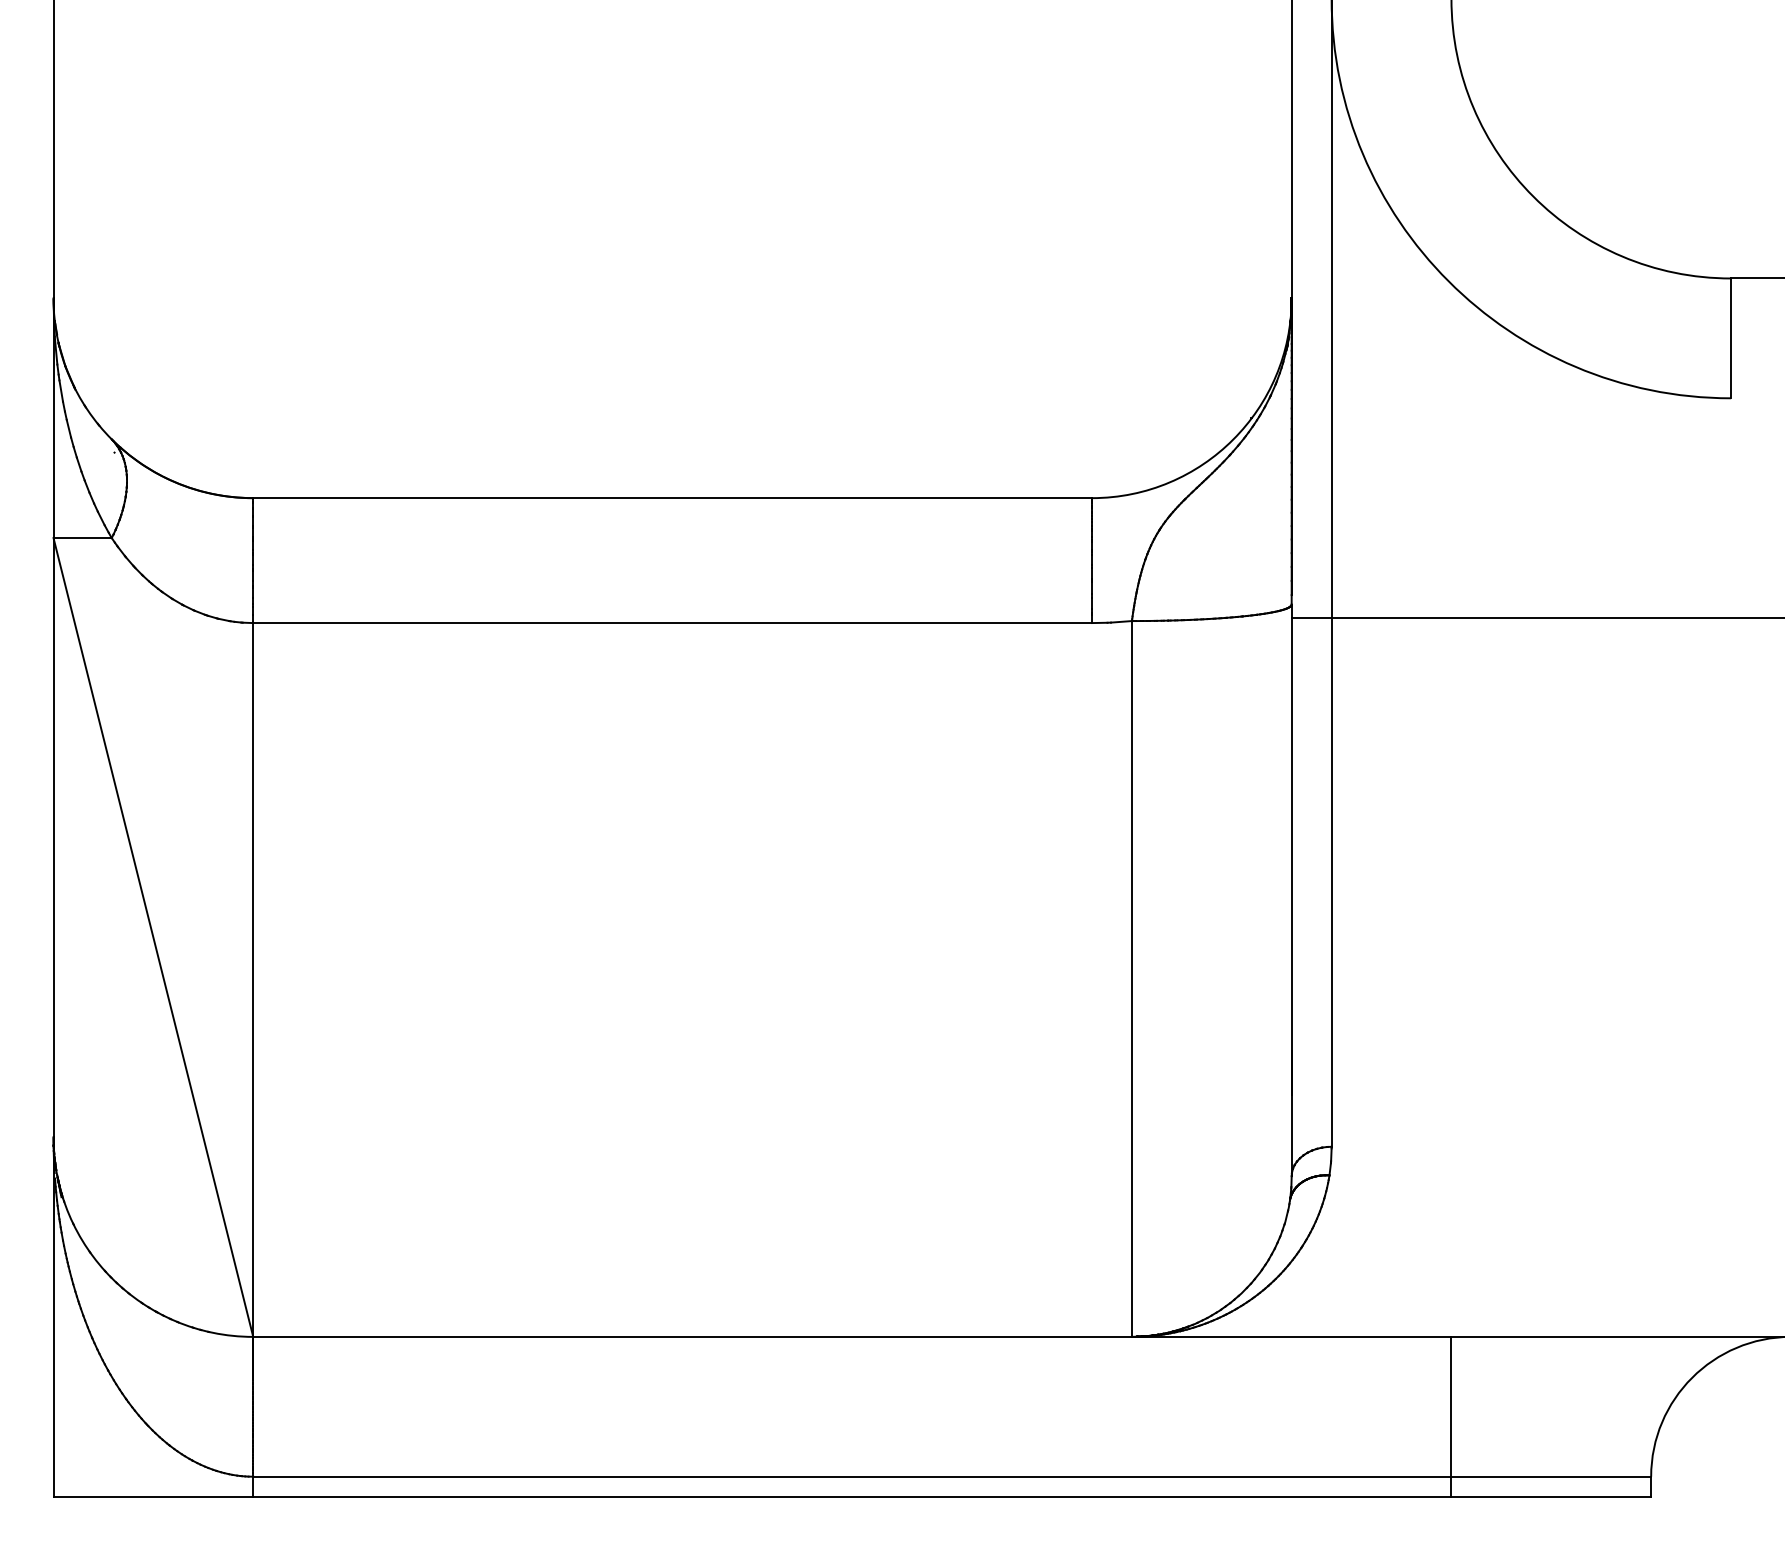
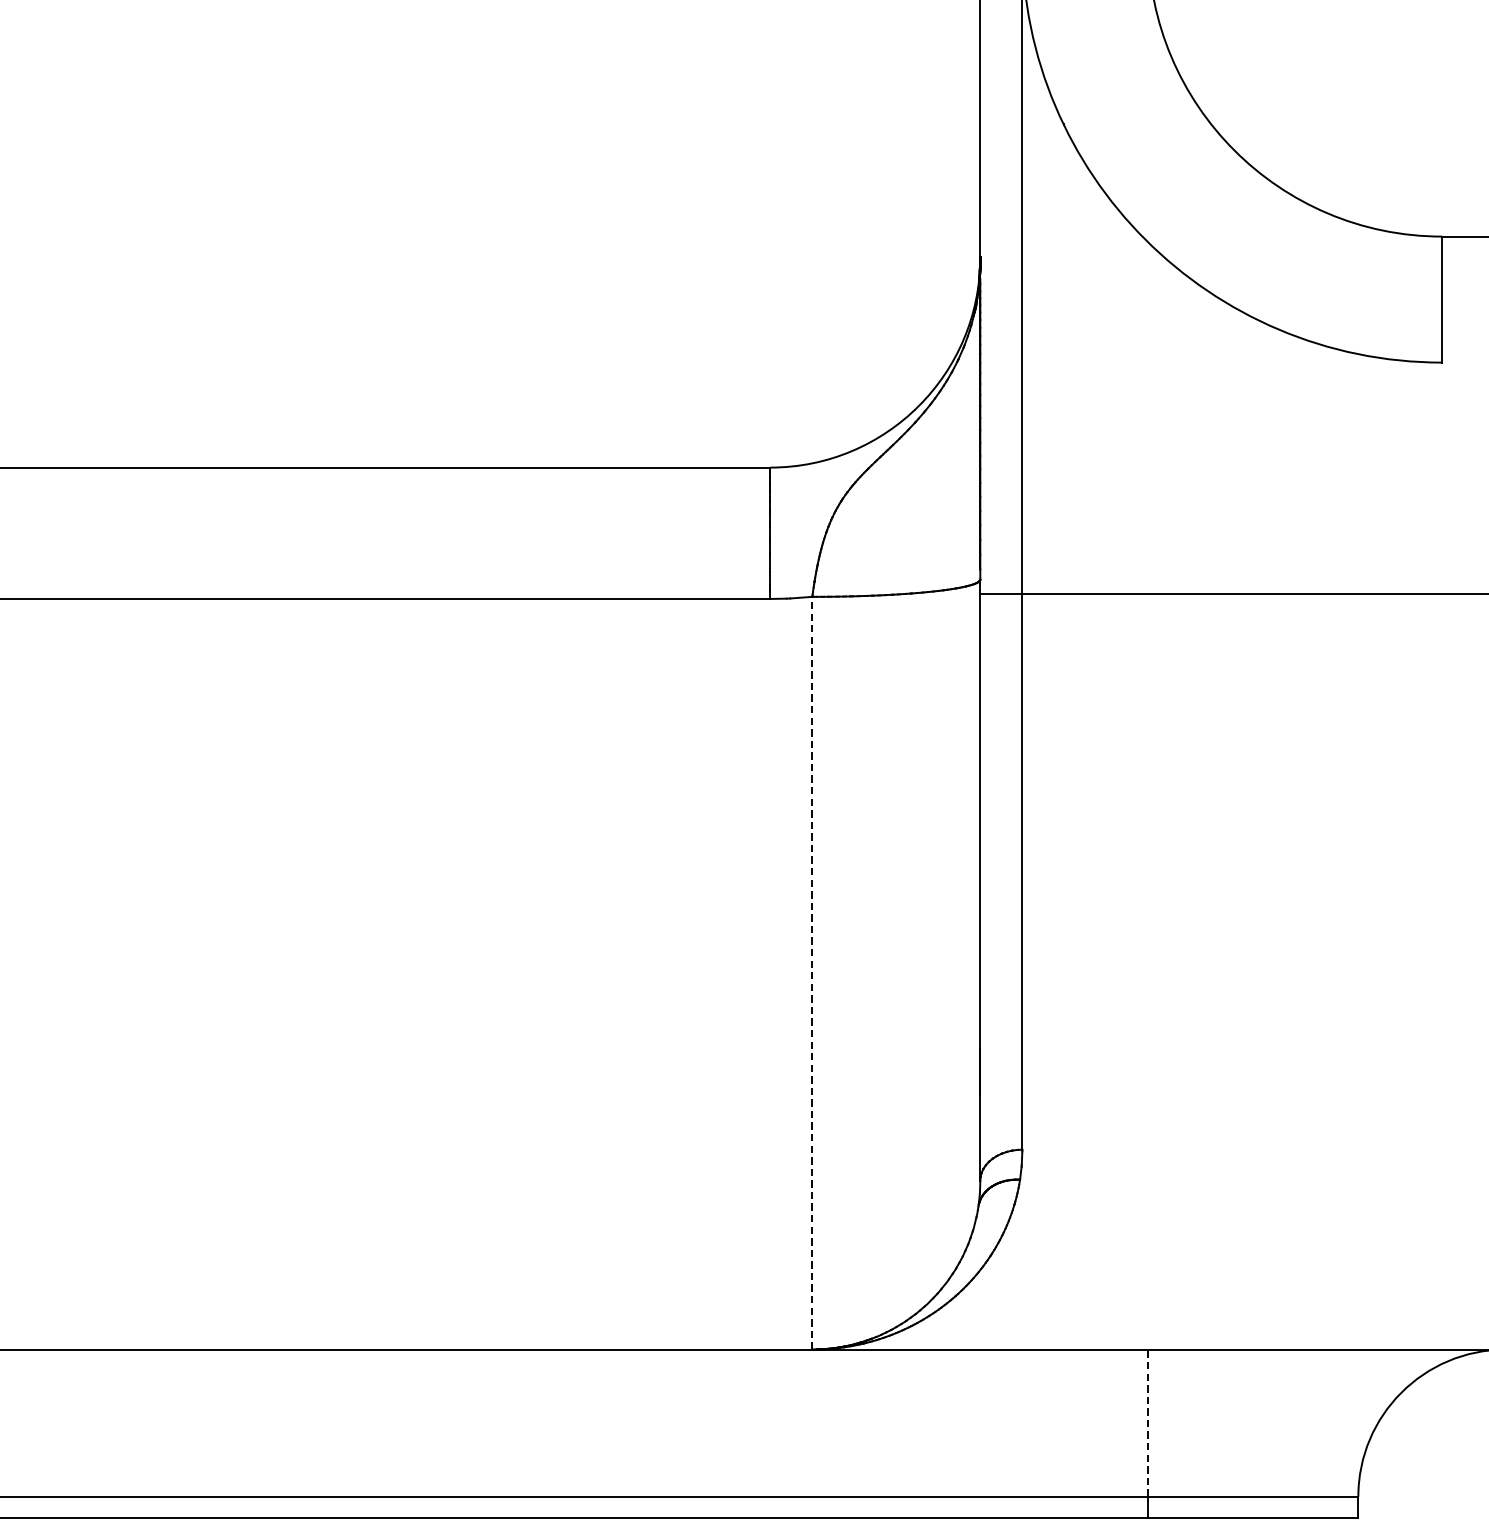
line: (1131, 978) -> (811, 972), solid -> dashed
line: (1451, 1406) -> (1148, 1422), solid -> dashed

